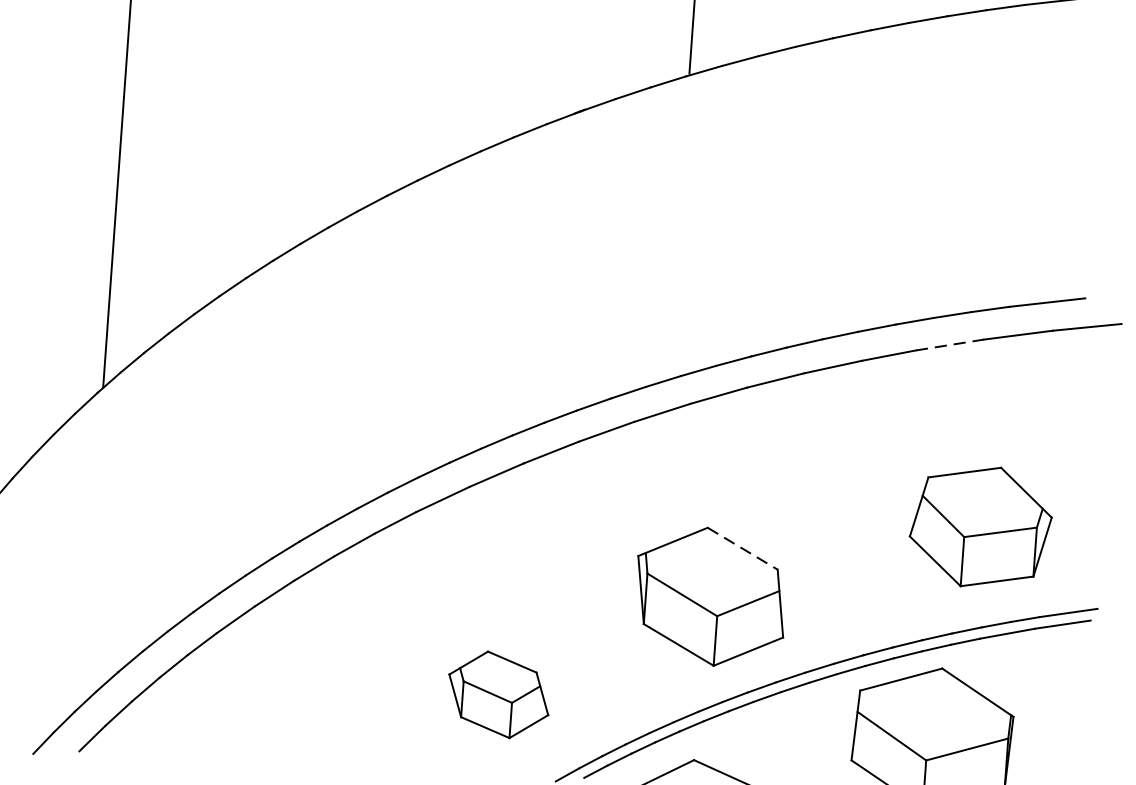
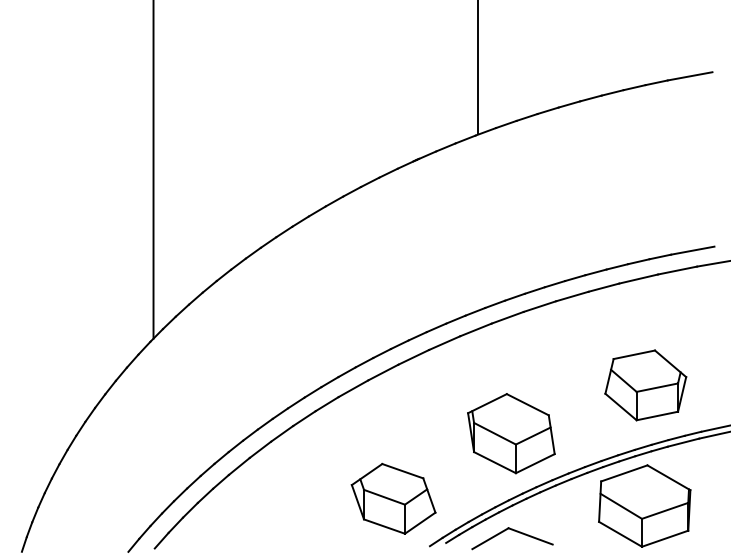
line: (949, 345) -> (638, 279), dashed -> solid
part: (980, 527) -> (645, 385), moved
line: (743, 548) -> (528, 404), dashed -> solid
part: (498, 694) -> (393, 498), size x1.43

